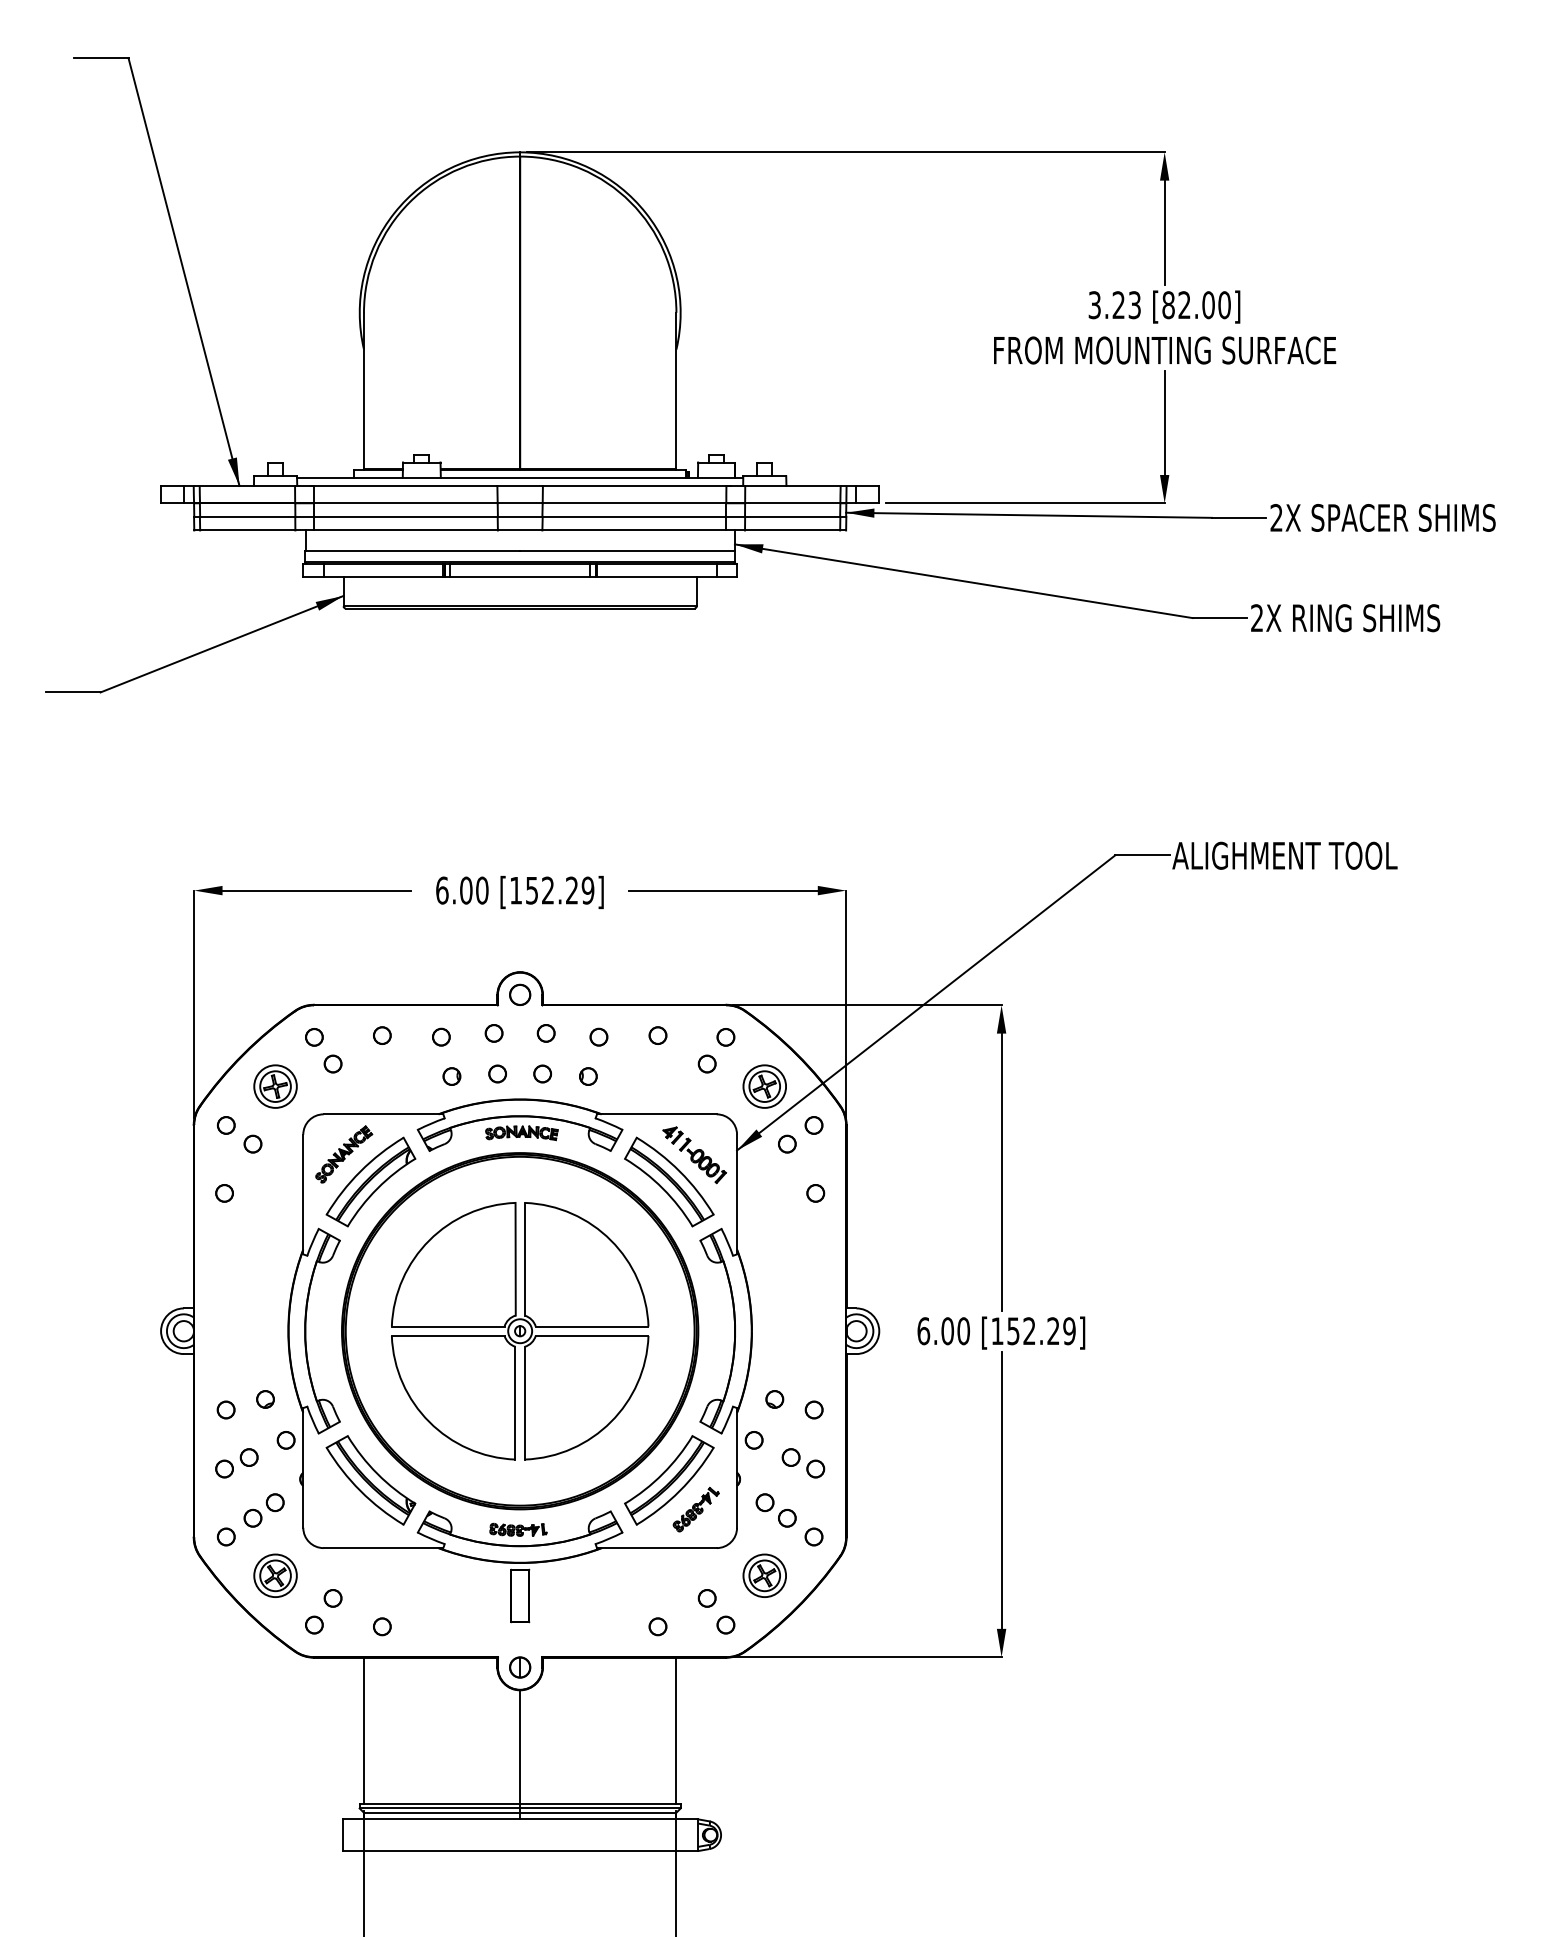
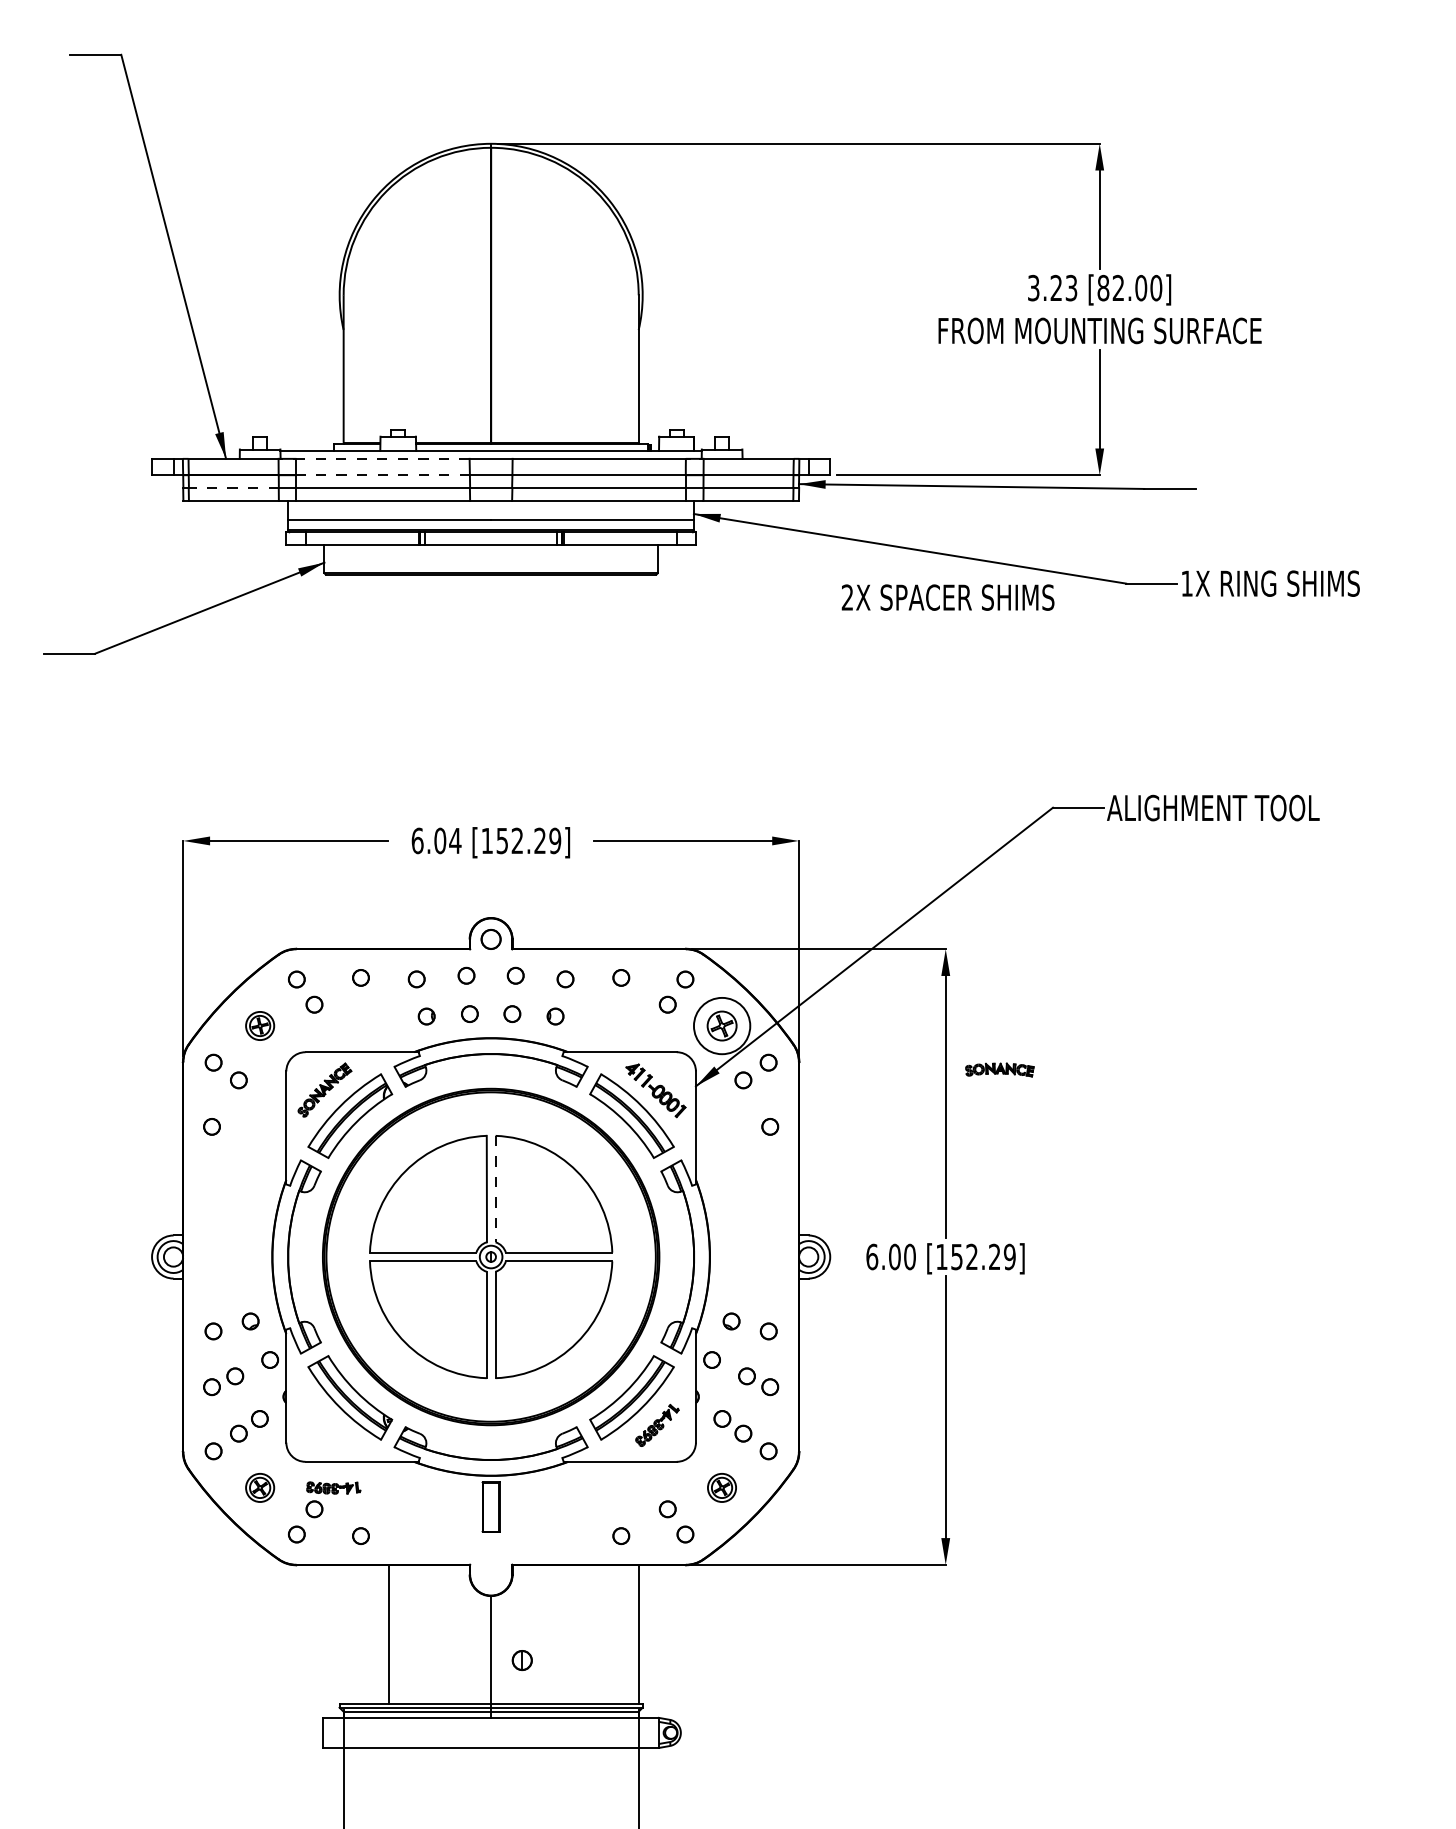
line: (405, 486) -> (382, 459), solid -> dashed
line: (405, 503) -> (382, 475), solid -> dashed
line: (247, 516) -> (233, 487), solid -> dashed
text: (1382, 517) -> (947, 597), moved
text: (1256, 617) -> (1186, 583), 2X -> 1X
text: (481, 890) -> (454, 840), 6.00 -> 6.04
part: (275, 1086) -> (260, 1025), size x0.7
circle: (764, 1086) -> (721, 1025), size x1.4
part: (521, 1133) -> (999, 1070), moved
line: (524, 1259) -> (495, 1189), solid -> dashed
part: (518, 1529) -> (333, 1487), moved
part: (275, 1575) -> (260, 1487), size x0.7
part: (764, 1575) -> (721, 1487), size x0.7
part: (520, 1667) -> (522, 1660), moved
line: (363, 1730) -> (388, 1634), moved

